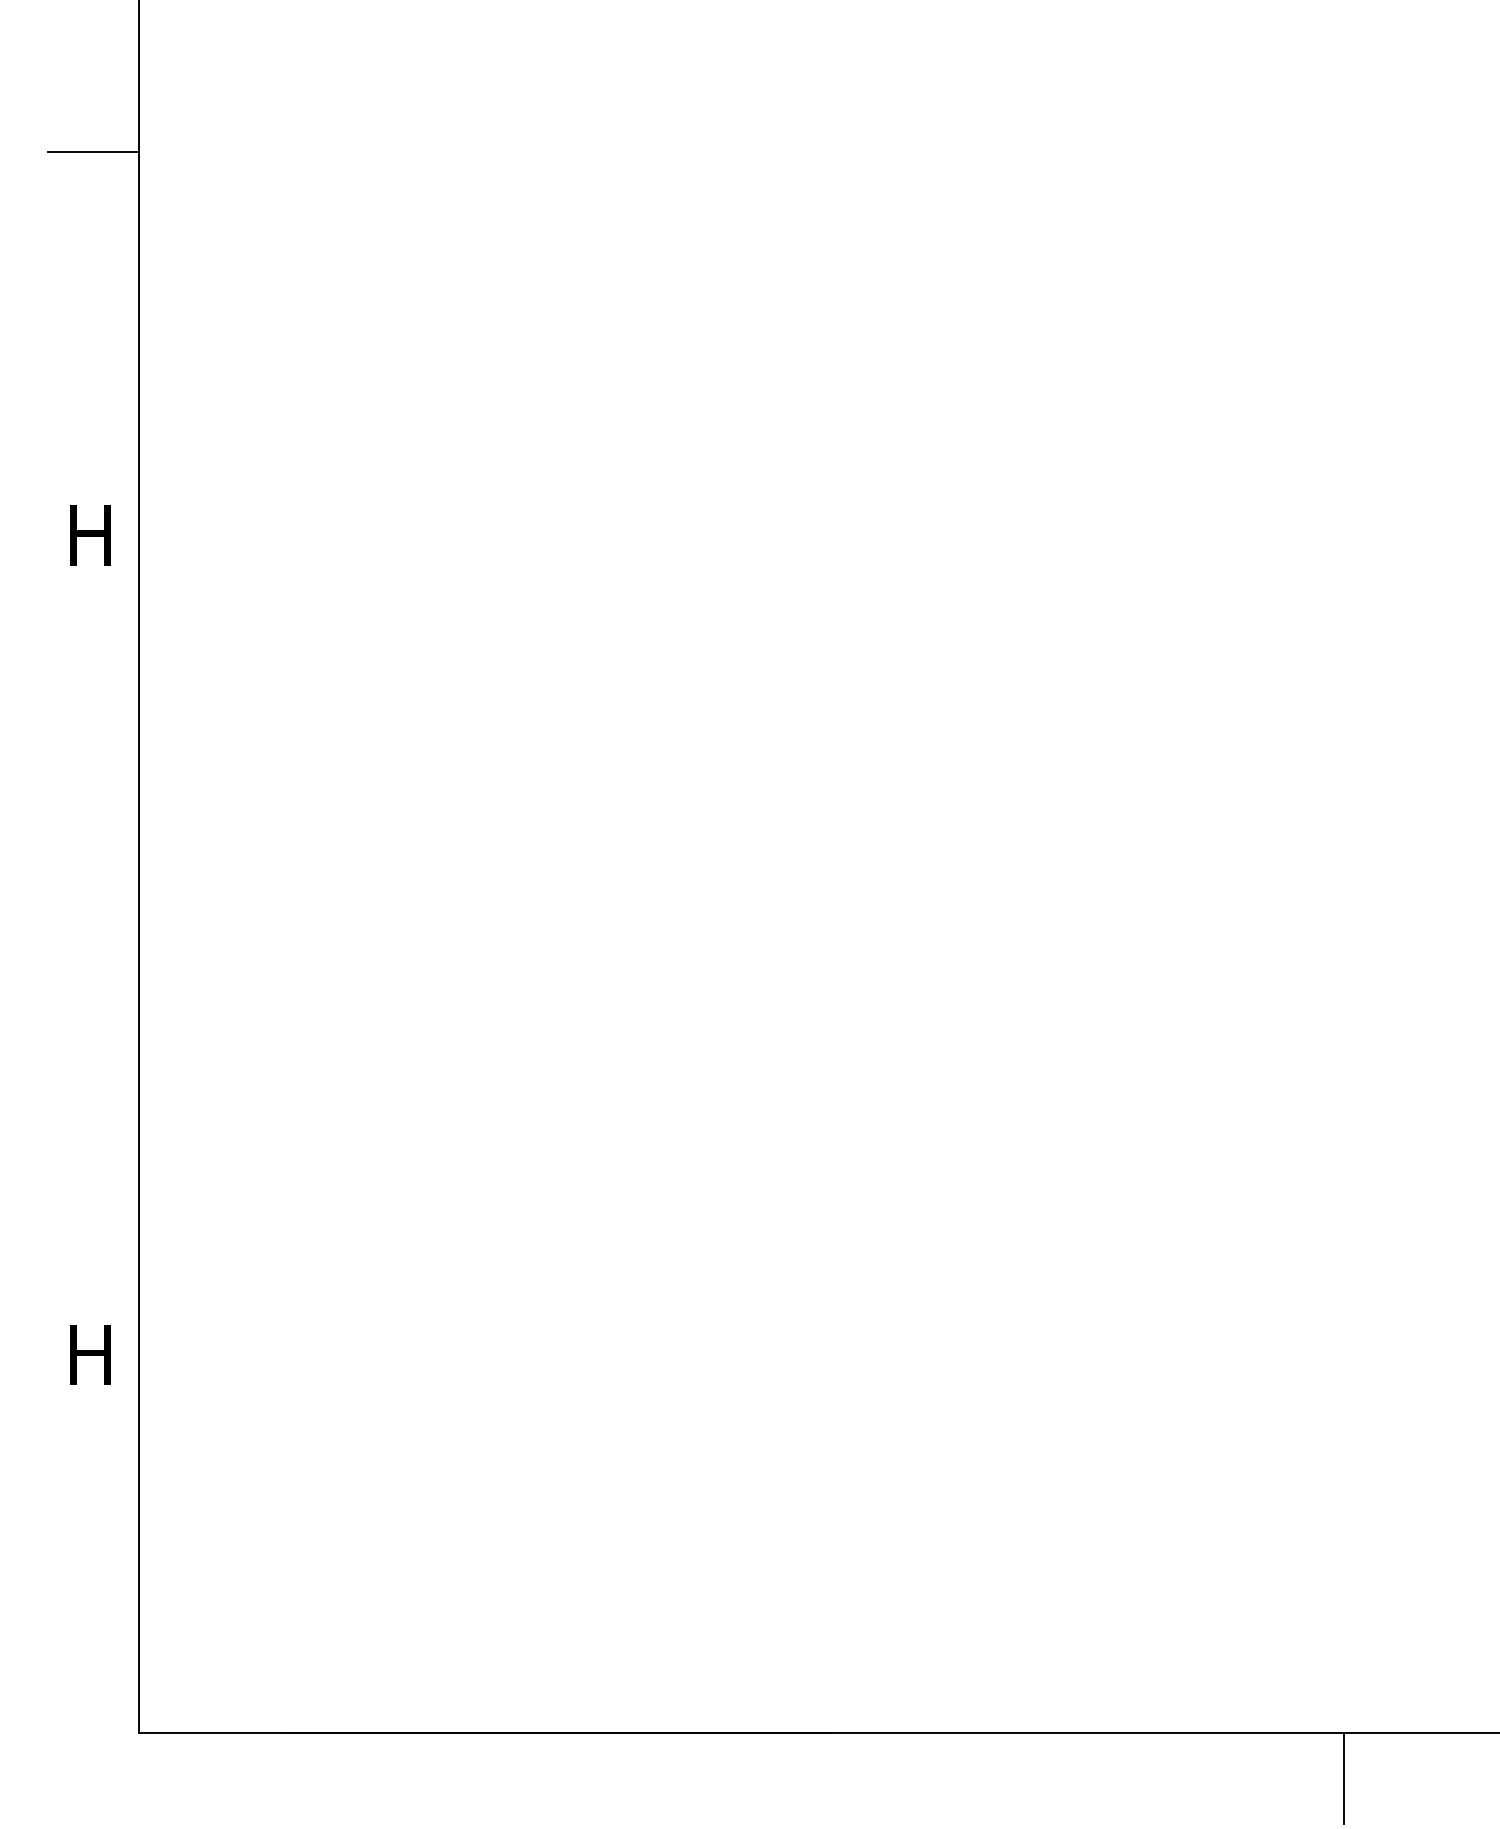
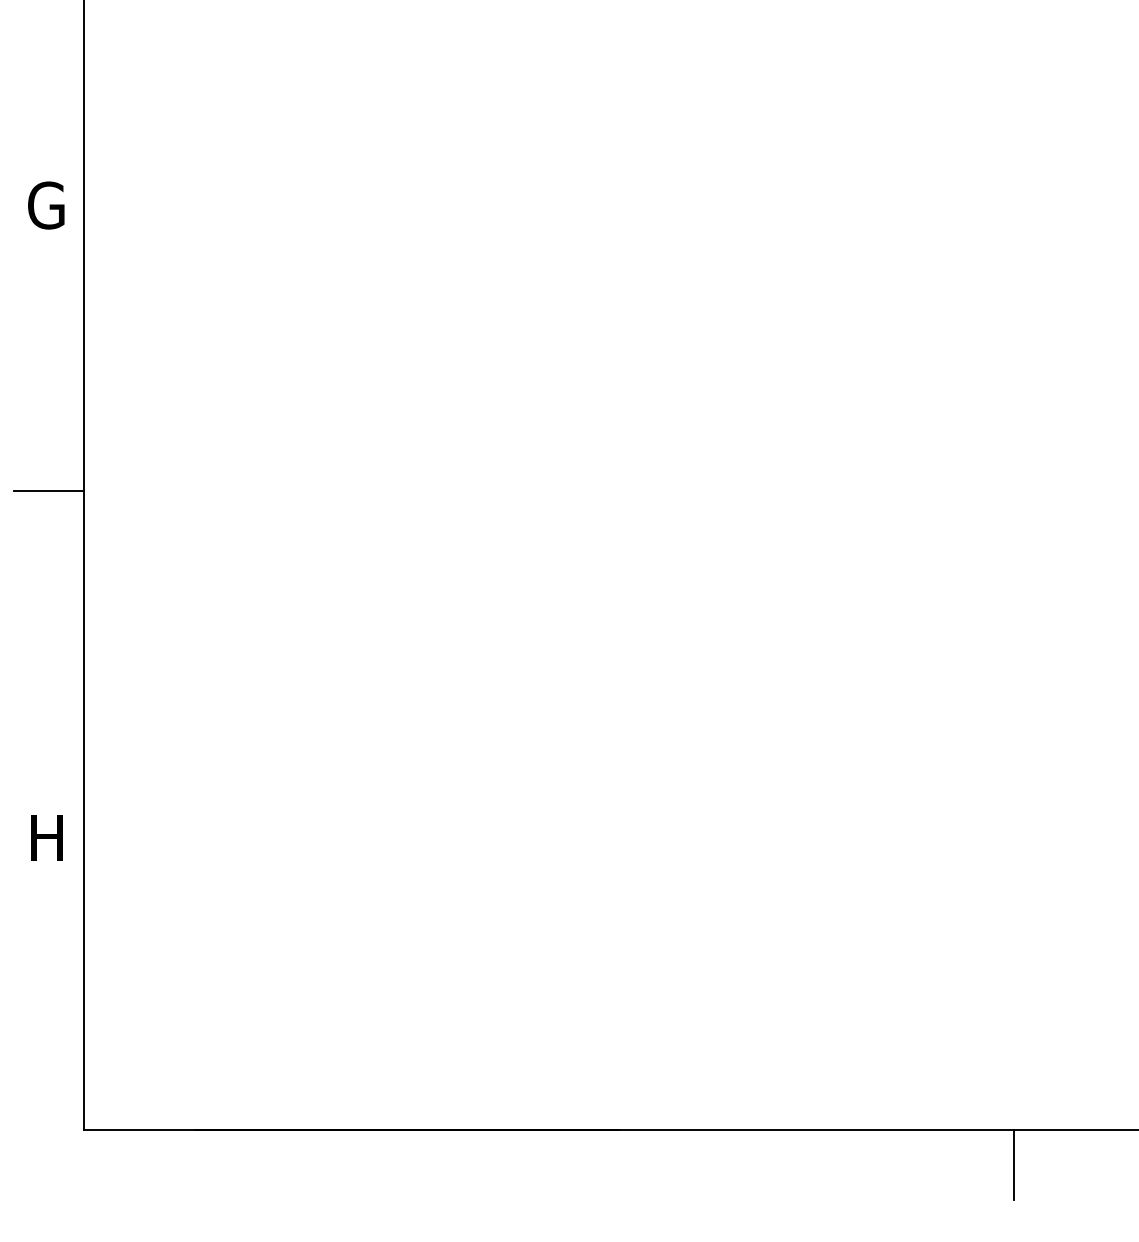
text: (89, 535) -> (46, 205), H -> G
line: (93, 904) -> (49, 490), added

